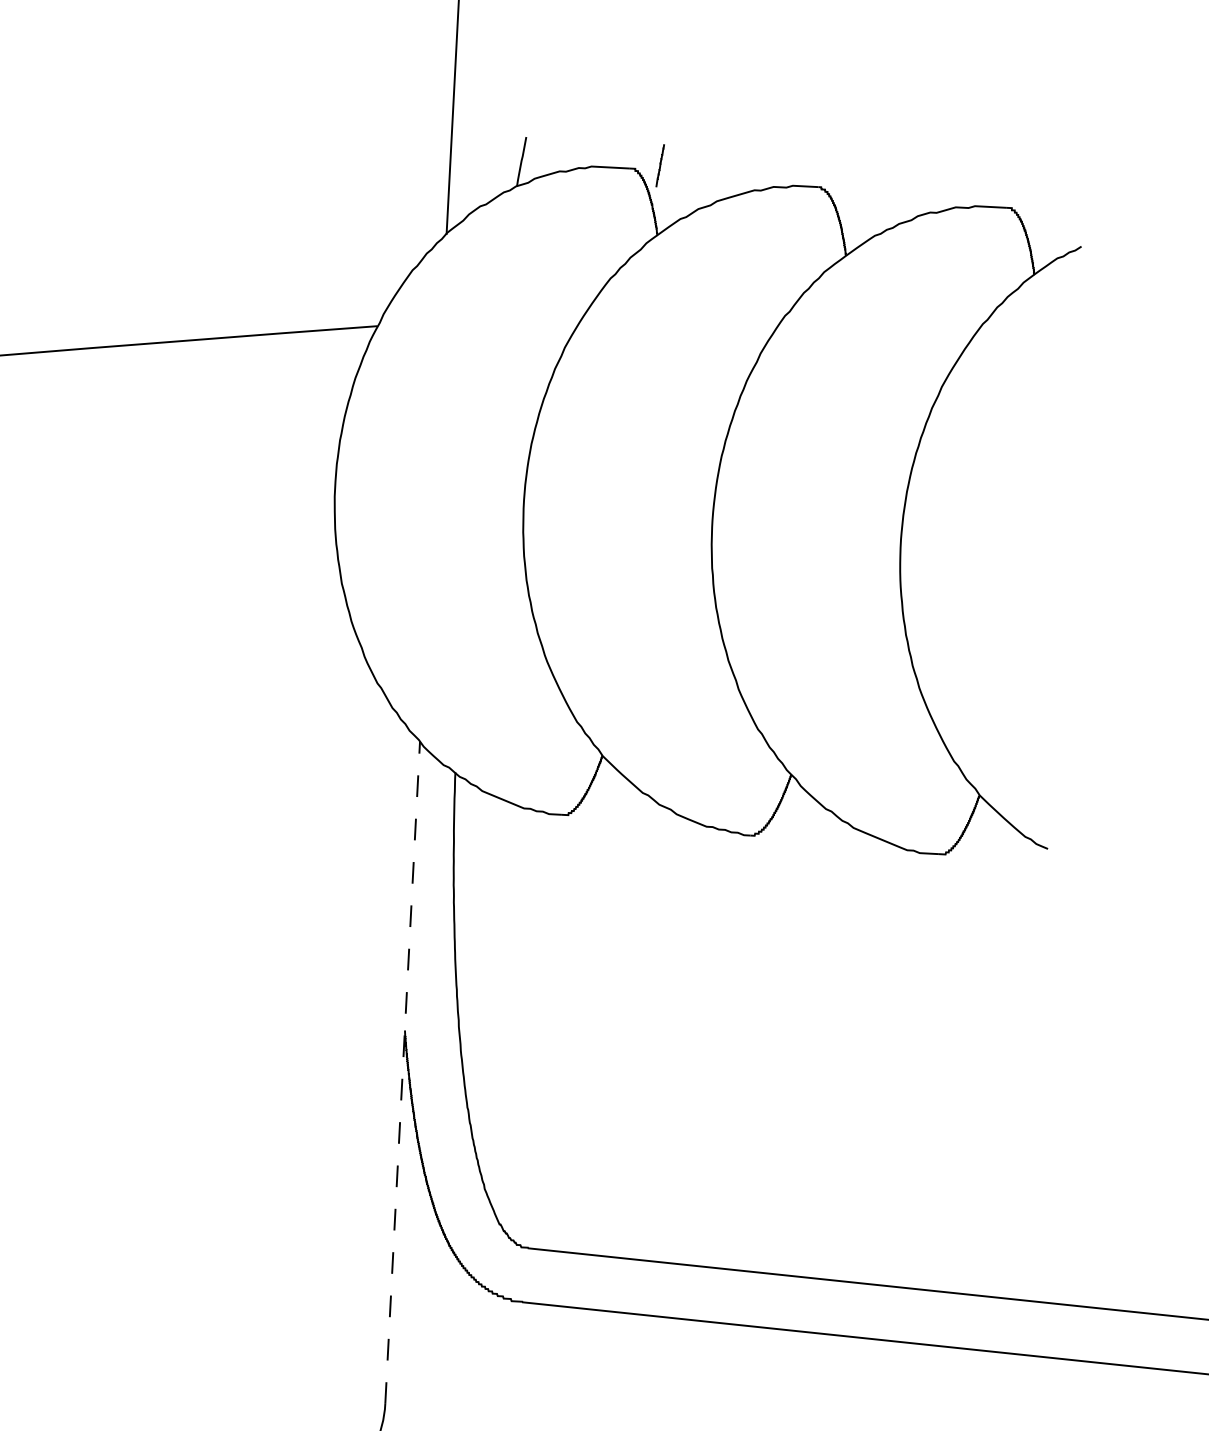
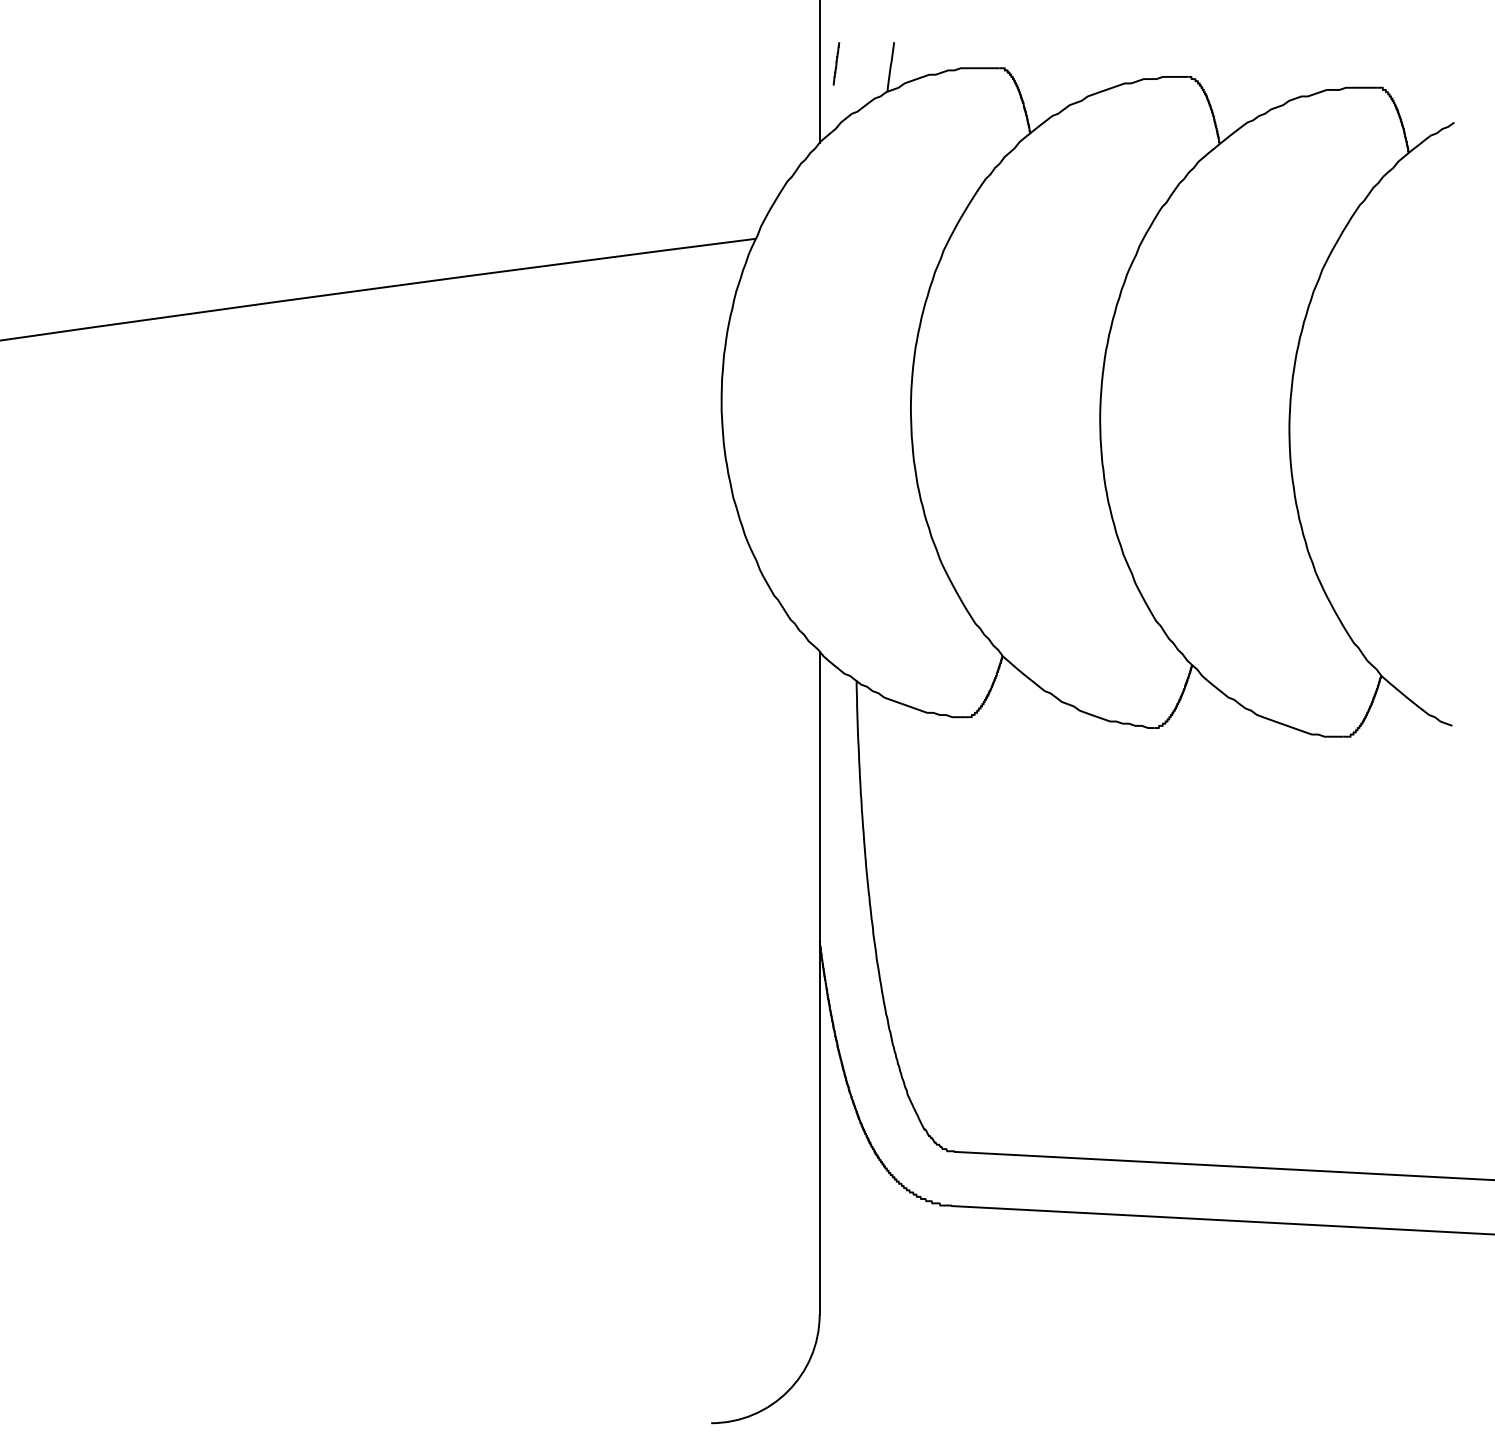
line: (660, 165) -> (836, 63), moved
line: (402, 1073) -> (819, 983), dashed -> solid

